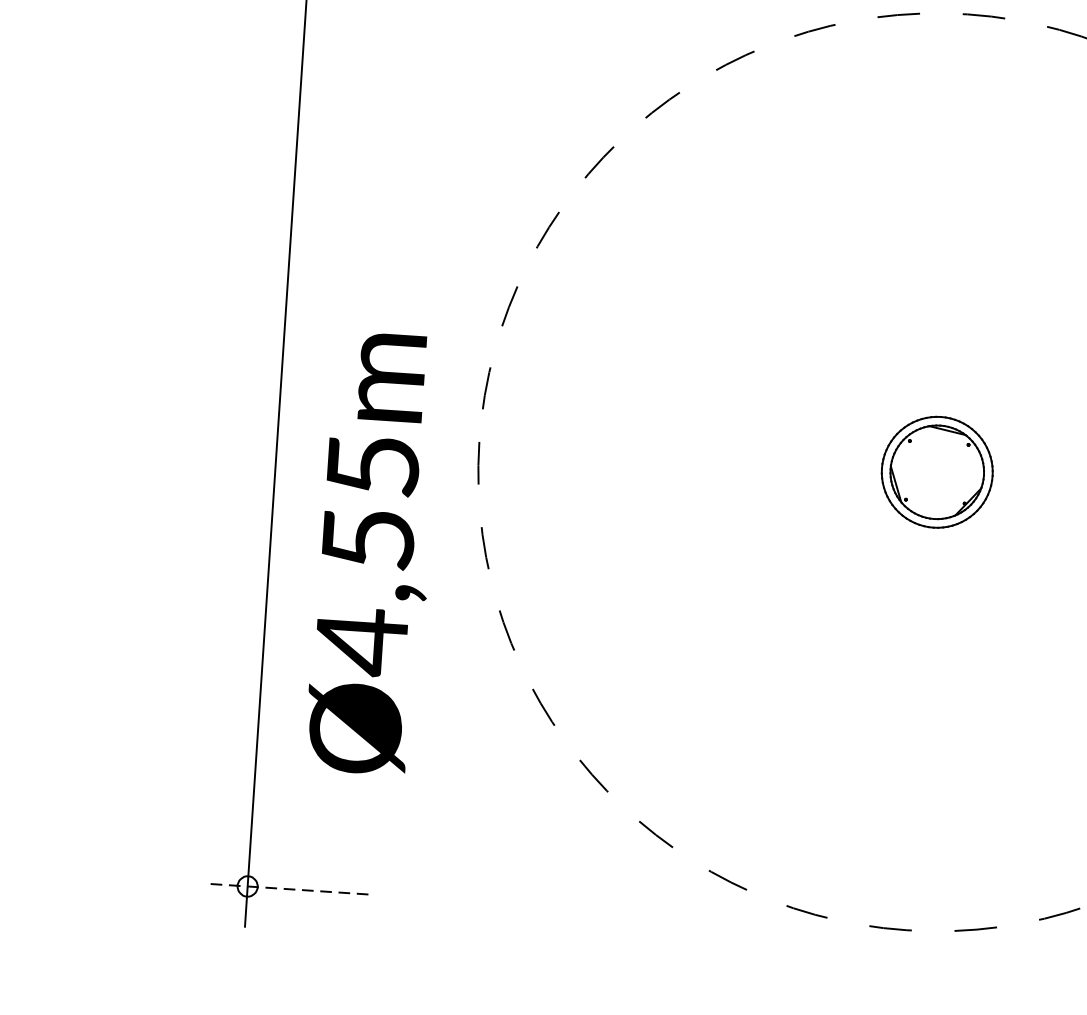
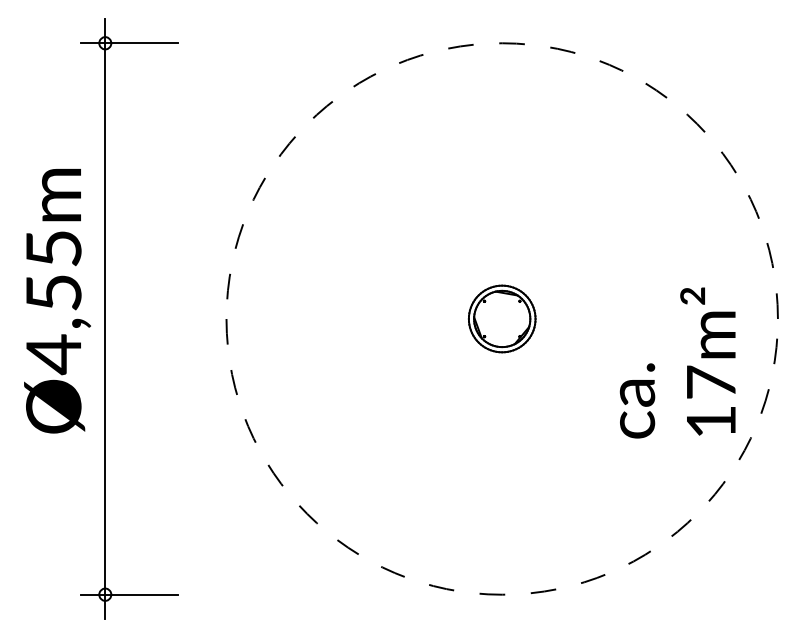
text: (373, 554) -> (57, 301), moved
line: (287, 888) -> (129, 594), dashed -> solid

